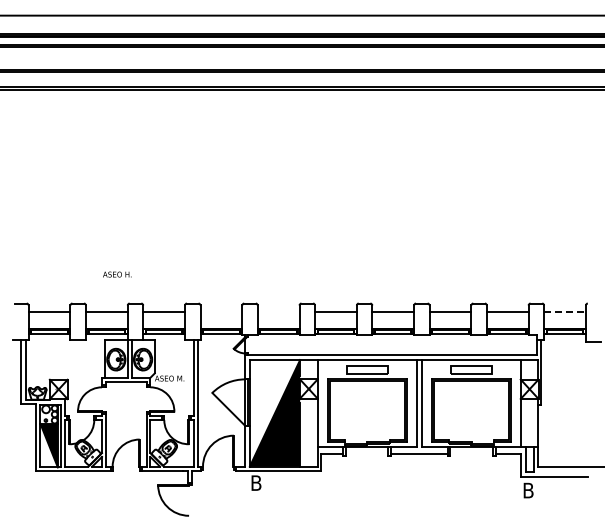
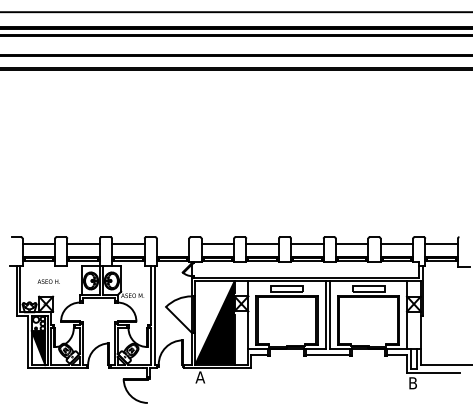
text: (117, 274) -> (48, 281), moved
line: (278, 312) -> (217, 244), added
line: (565, 312) -> (441, 244), dashed -> solid
text: (256, 482) -> (200, 376), B -> A

